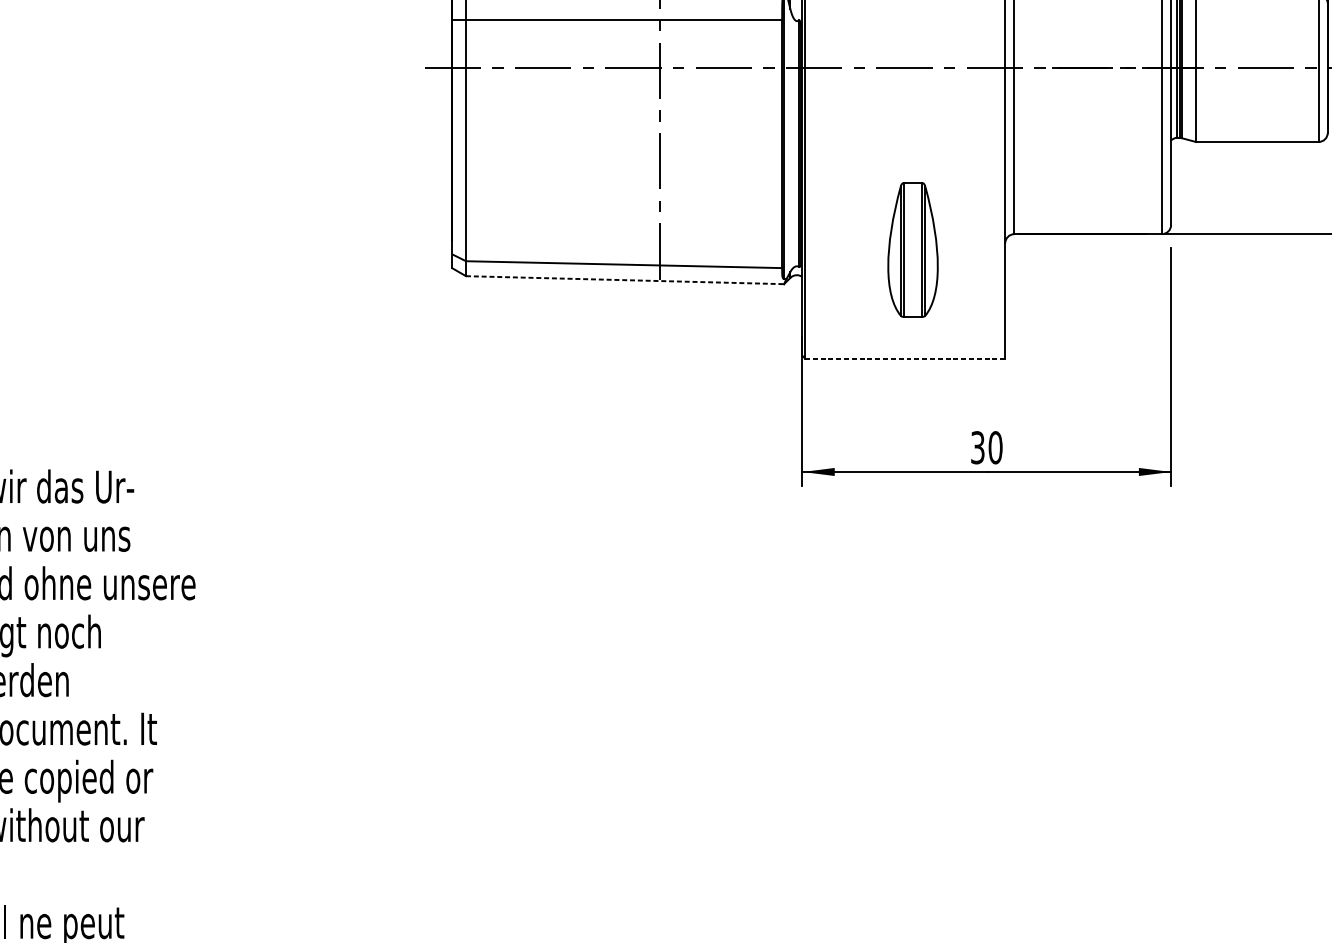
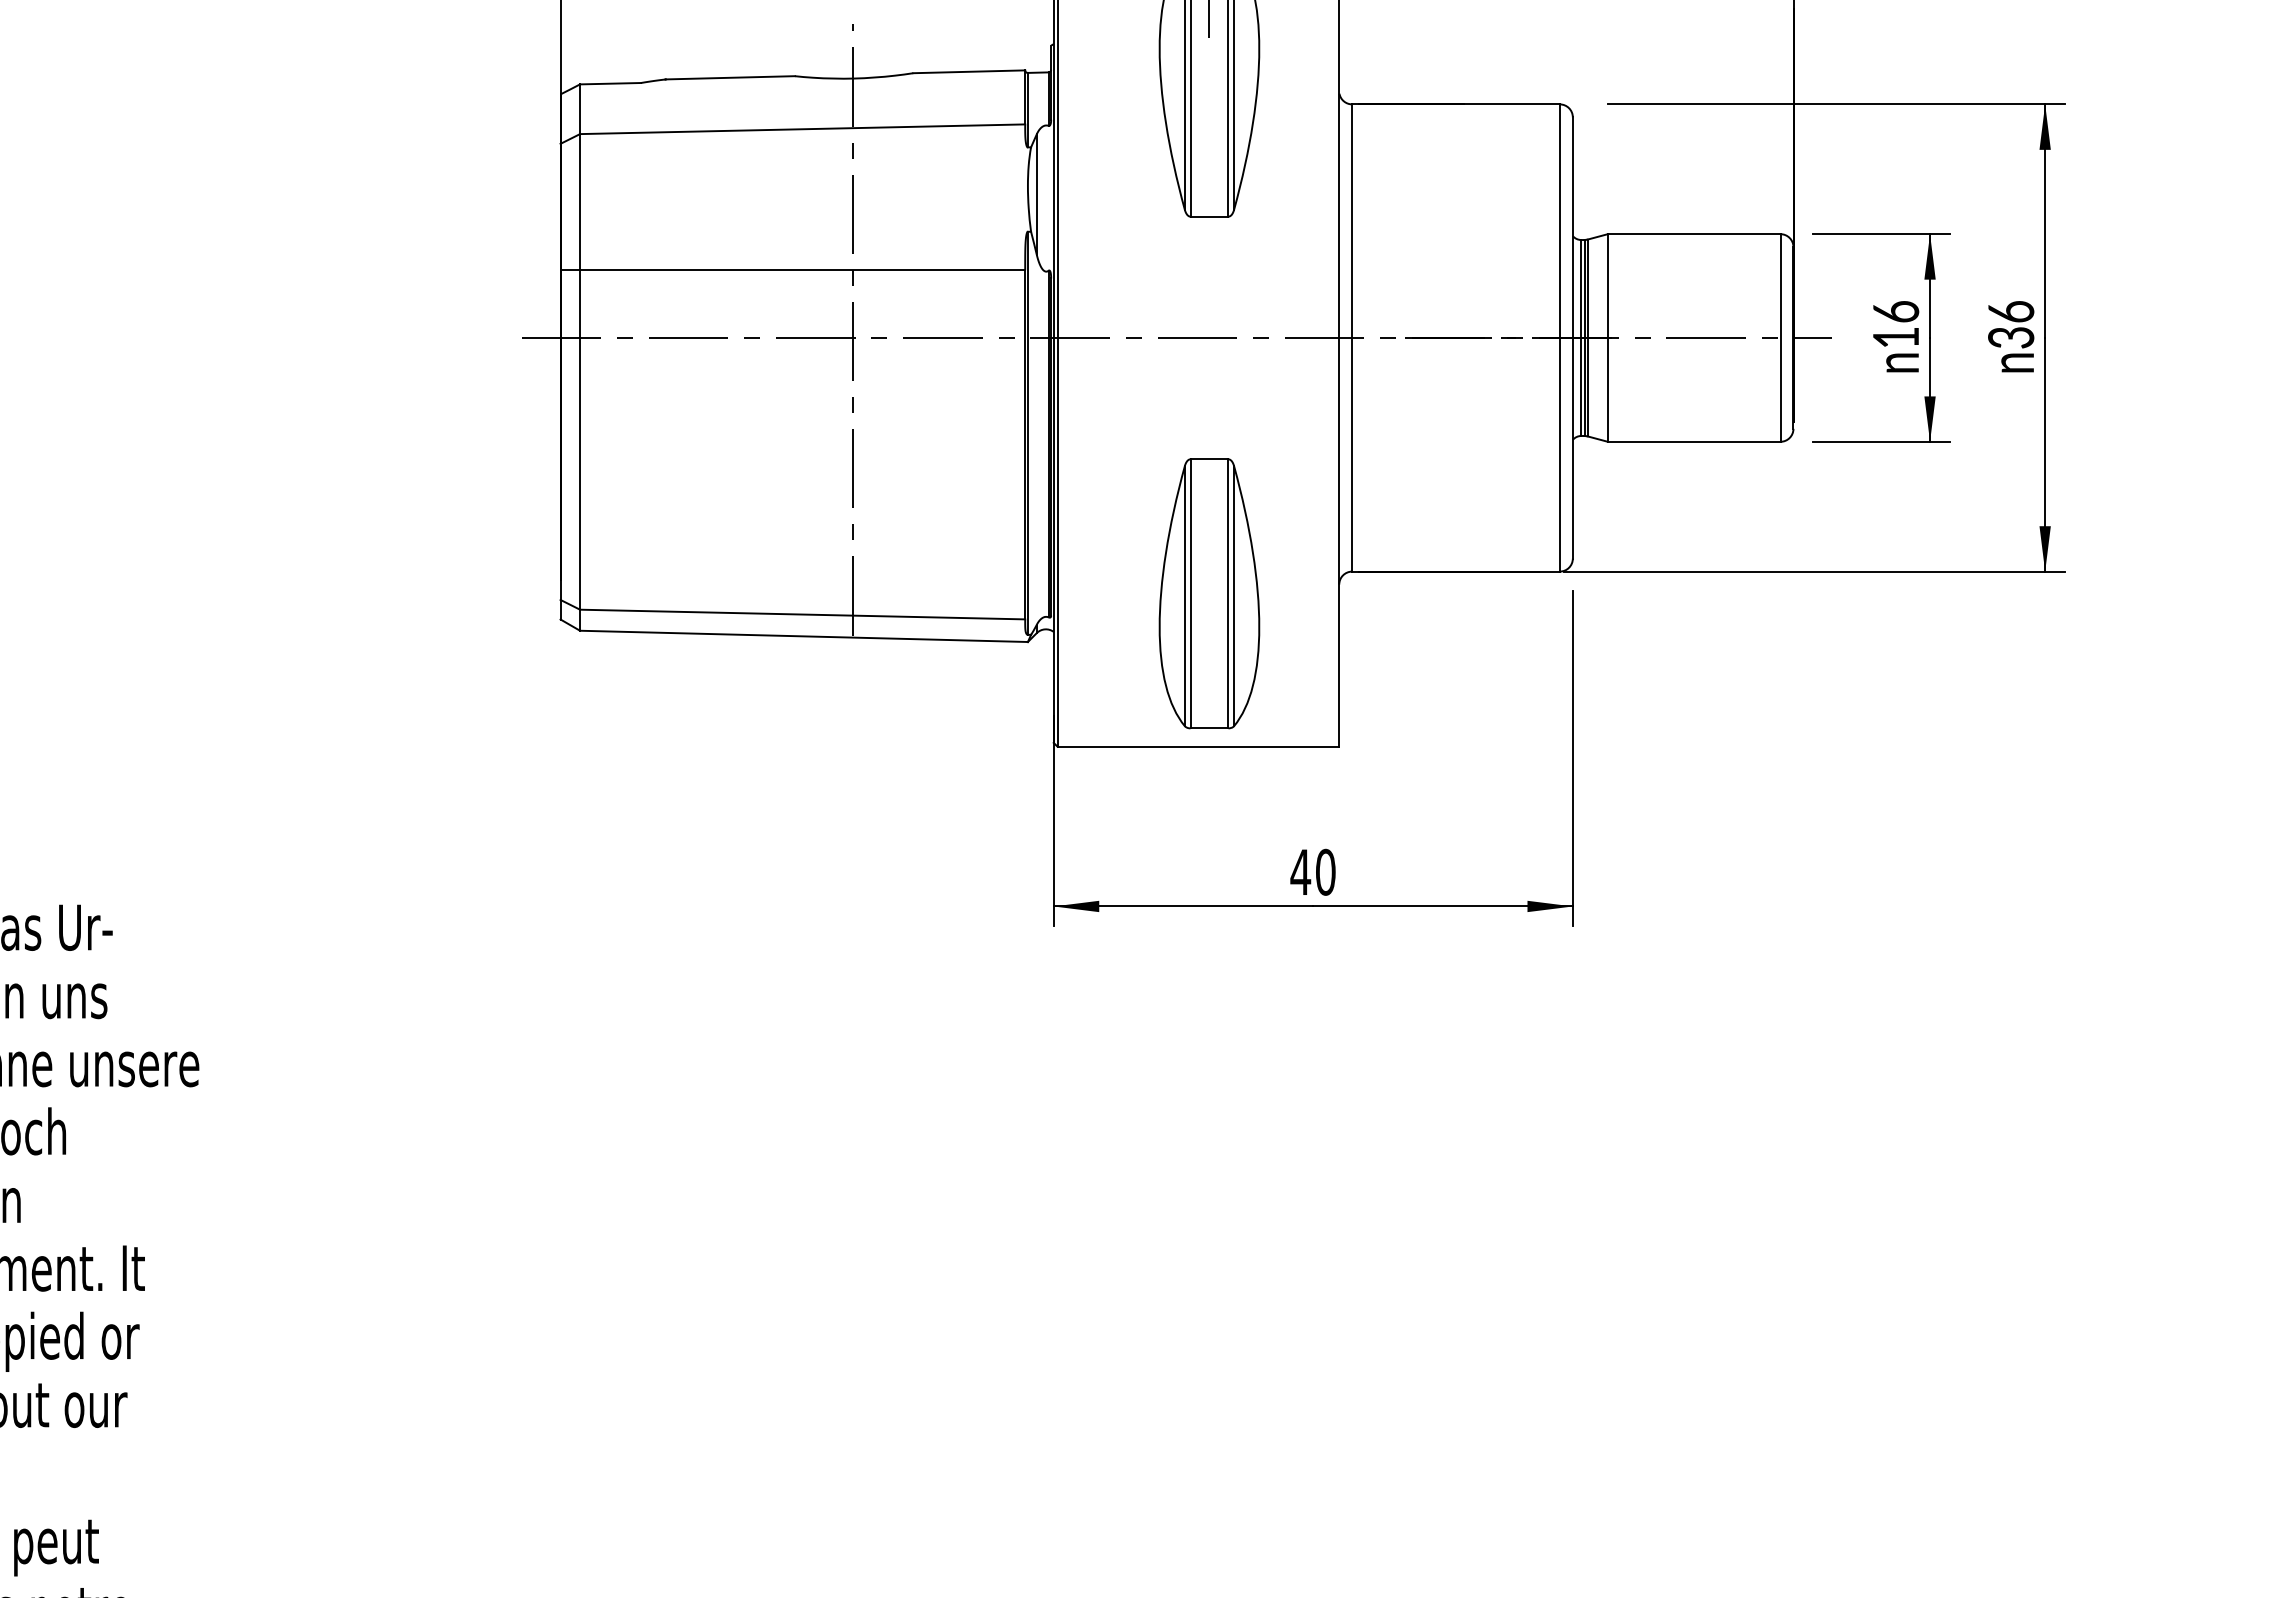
part: (913, 249) -> (1209, 593), size x1.43
line: (625, 280) -> (804, 636), dashed -> solid
line: (905, 358) -> (1198, 746), dashed -> solid
text: (977, 447) -> (1300, 871), 30 -> 40

